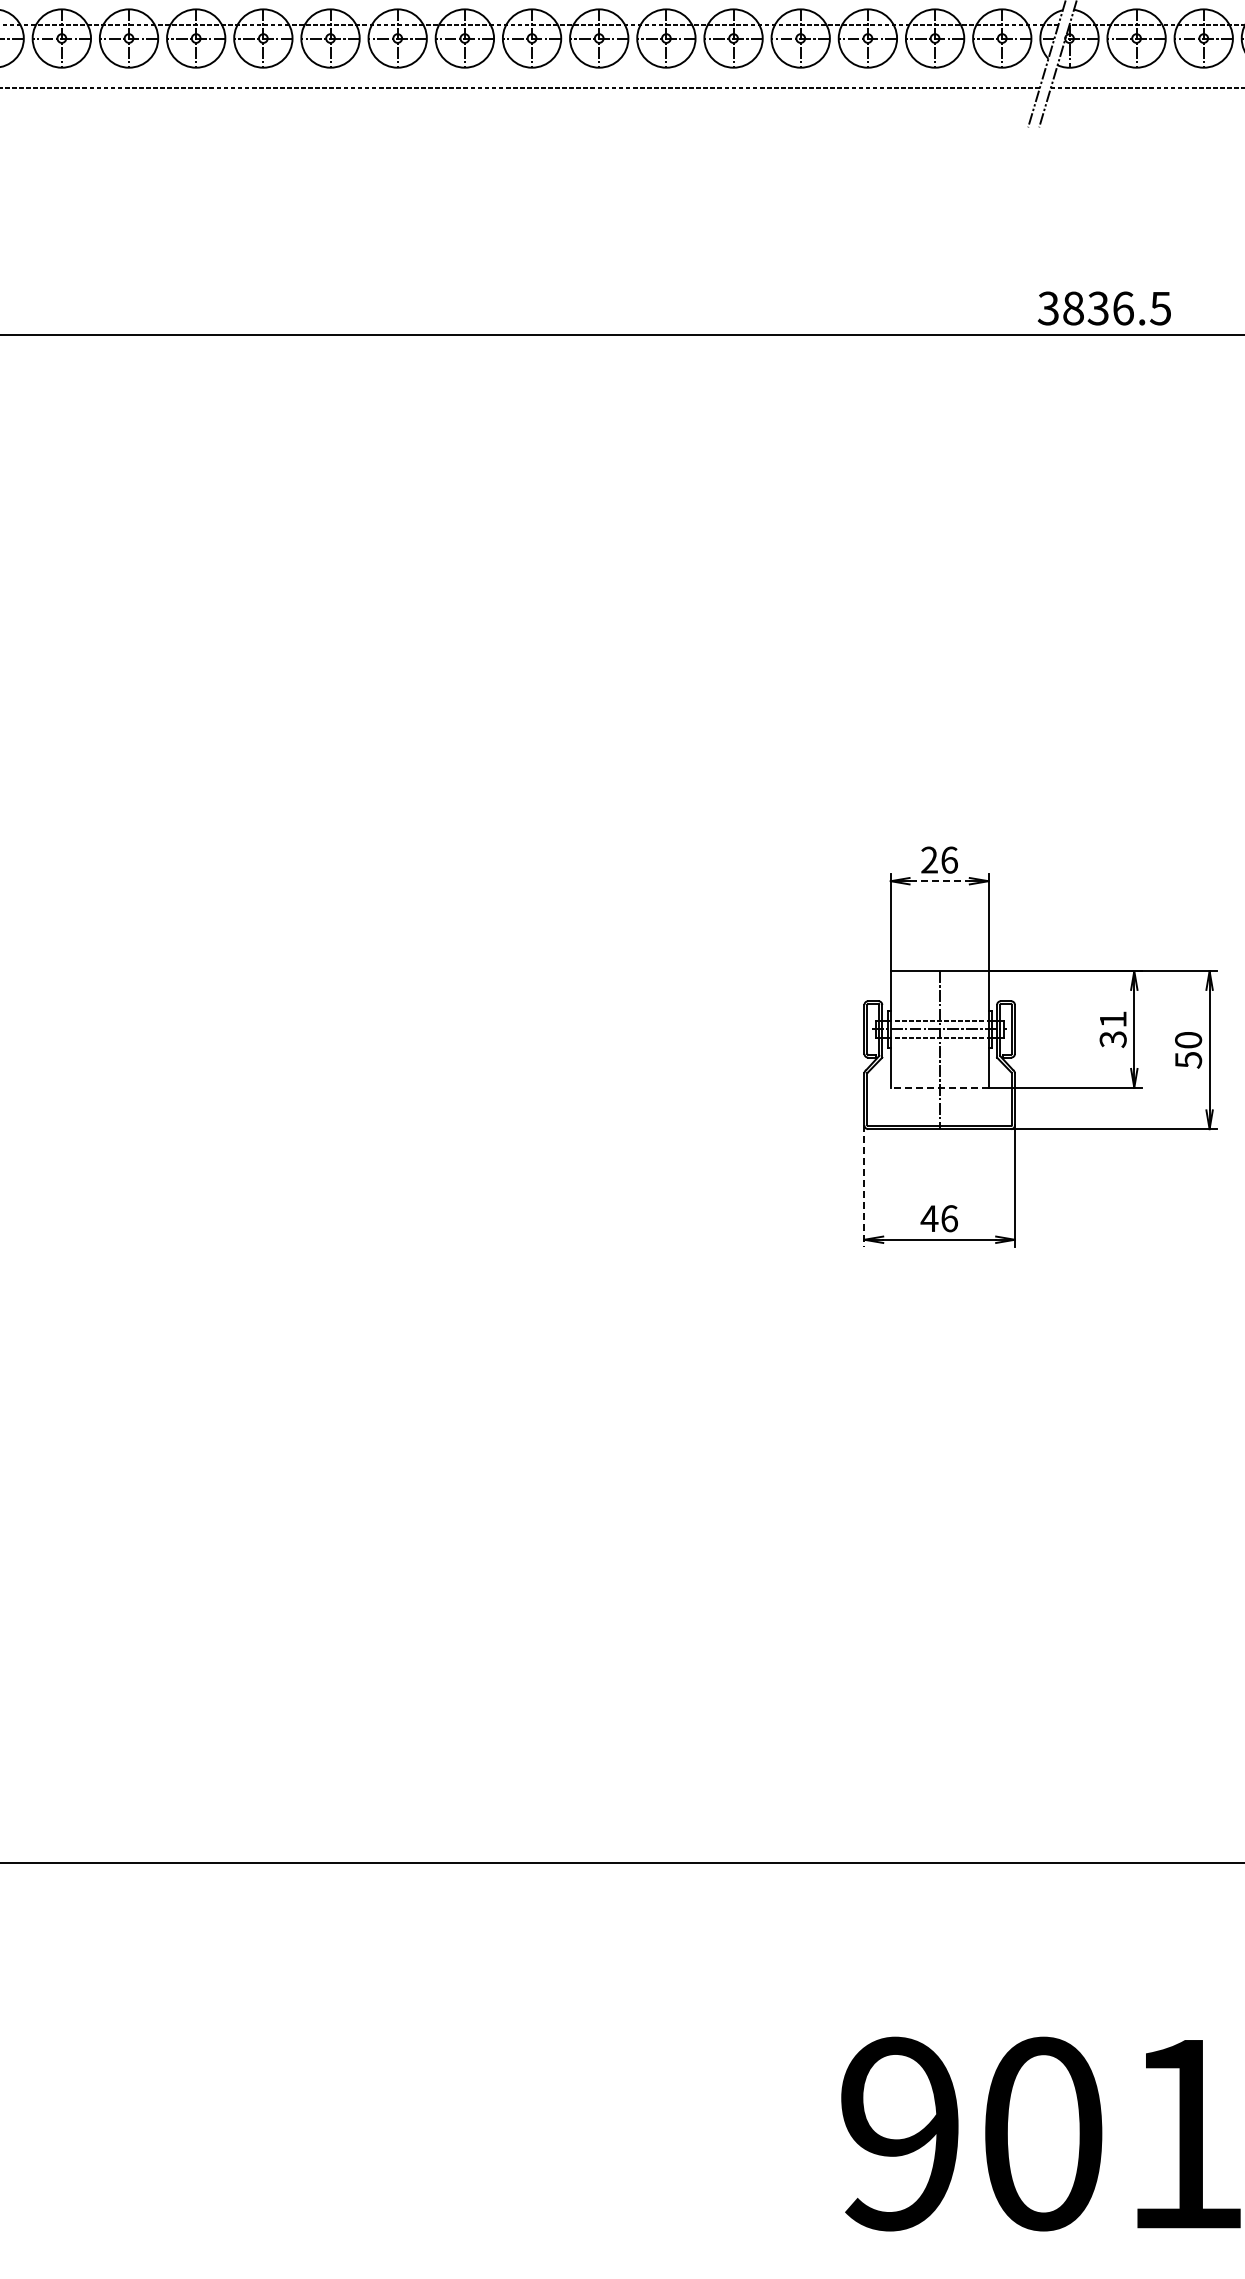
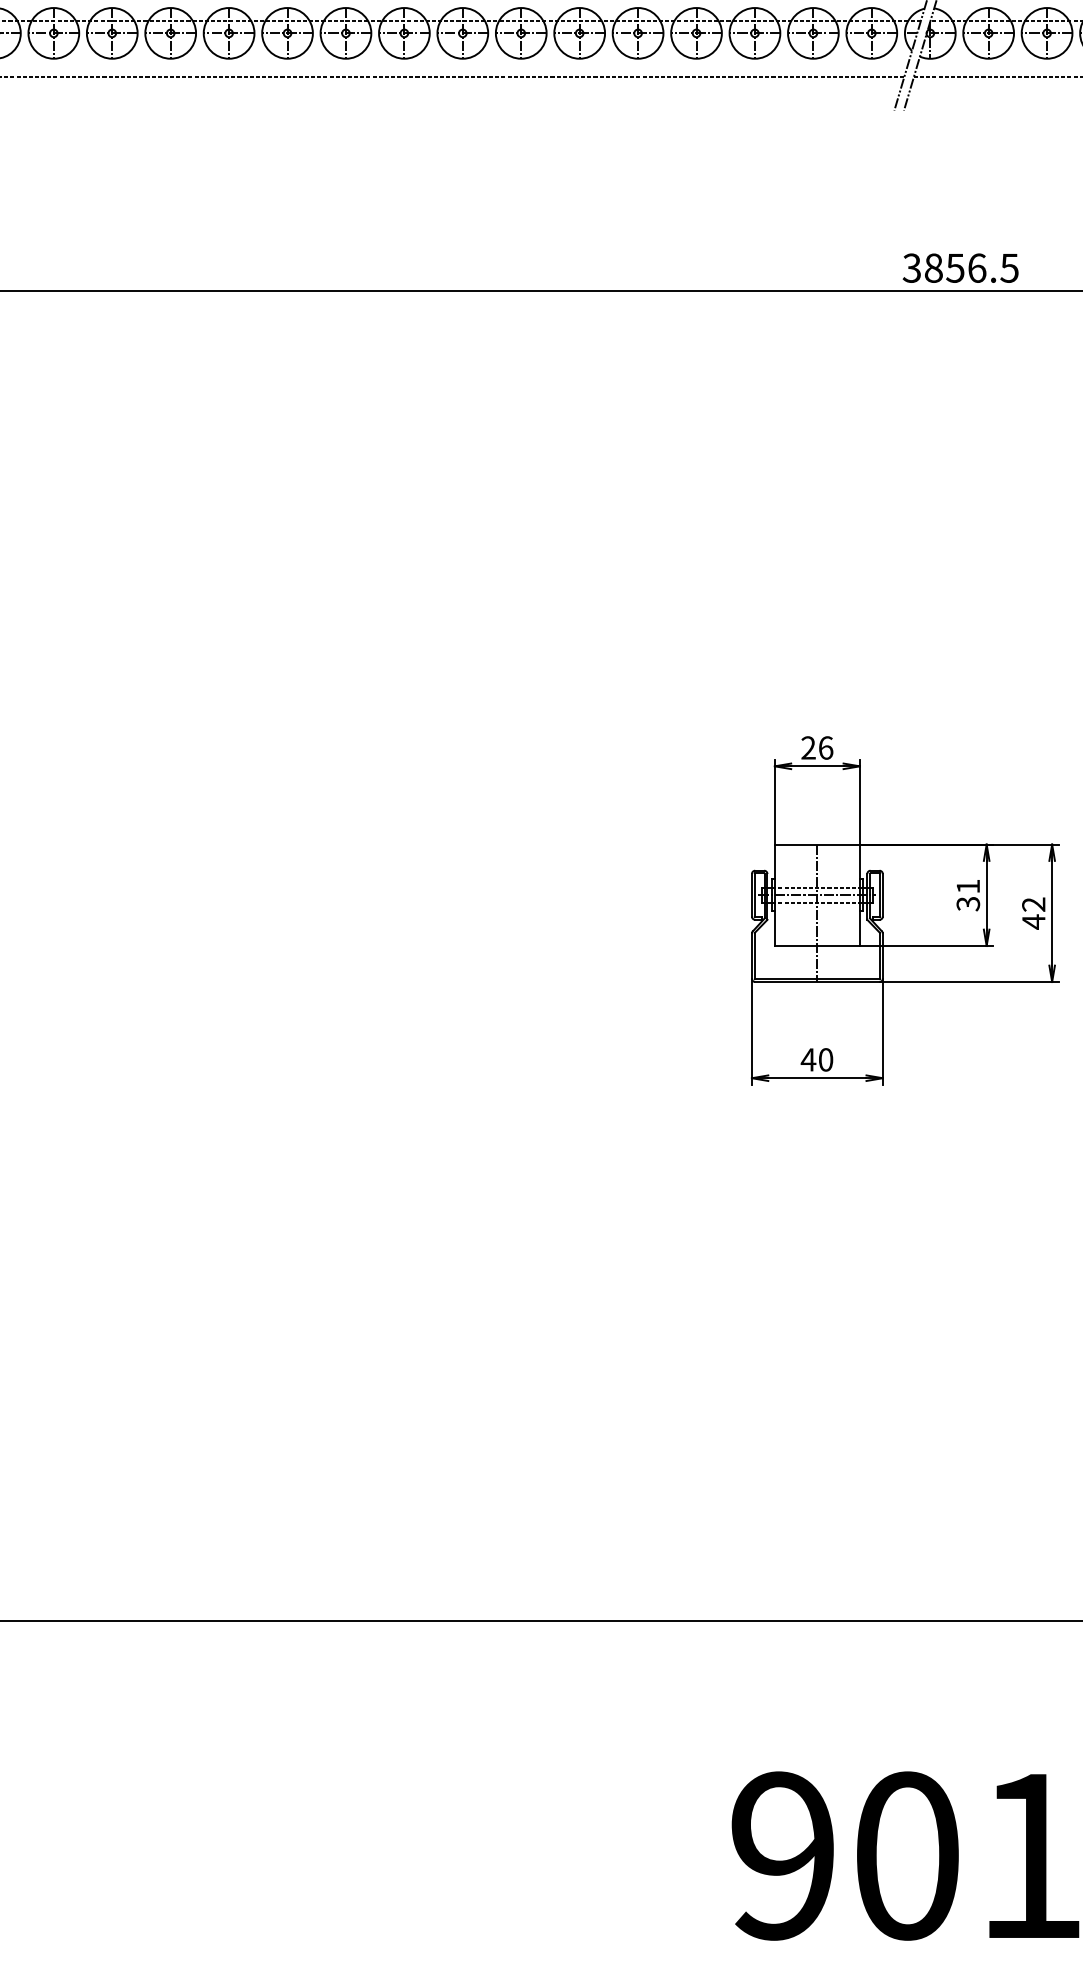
text: (1097, 307) -> (954, 267), 3836.5 -> 3856.5
line: (940, 881) -> (818, 766), dashed -> solid
text: (1188, 1050) -> (1033, 913), 50 -> 42
line: (939, 1087) -> (817, 945), dashed -> solid
line: (864, 1186) -> (751, 1031), dashed -> solid
text: (949, 1218) -> (825, 1059), 46 -> 40

